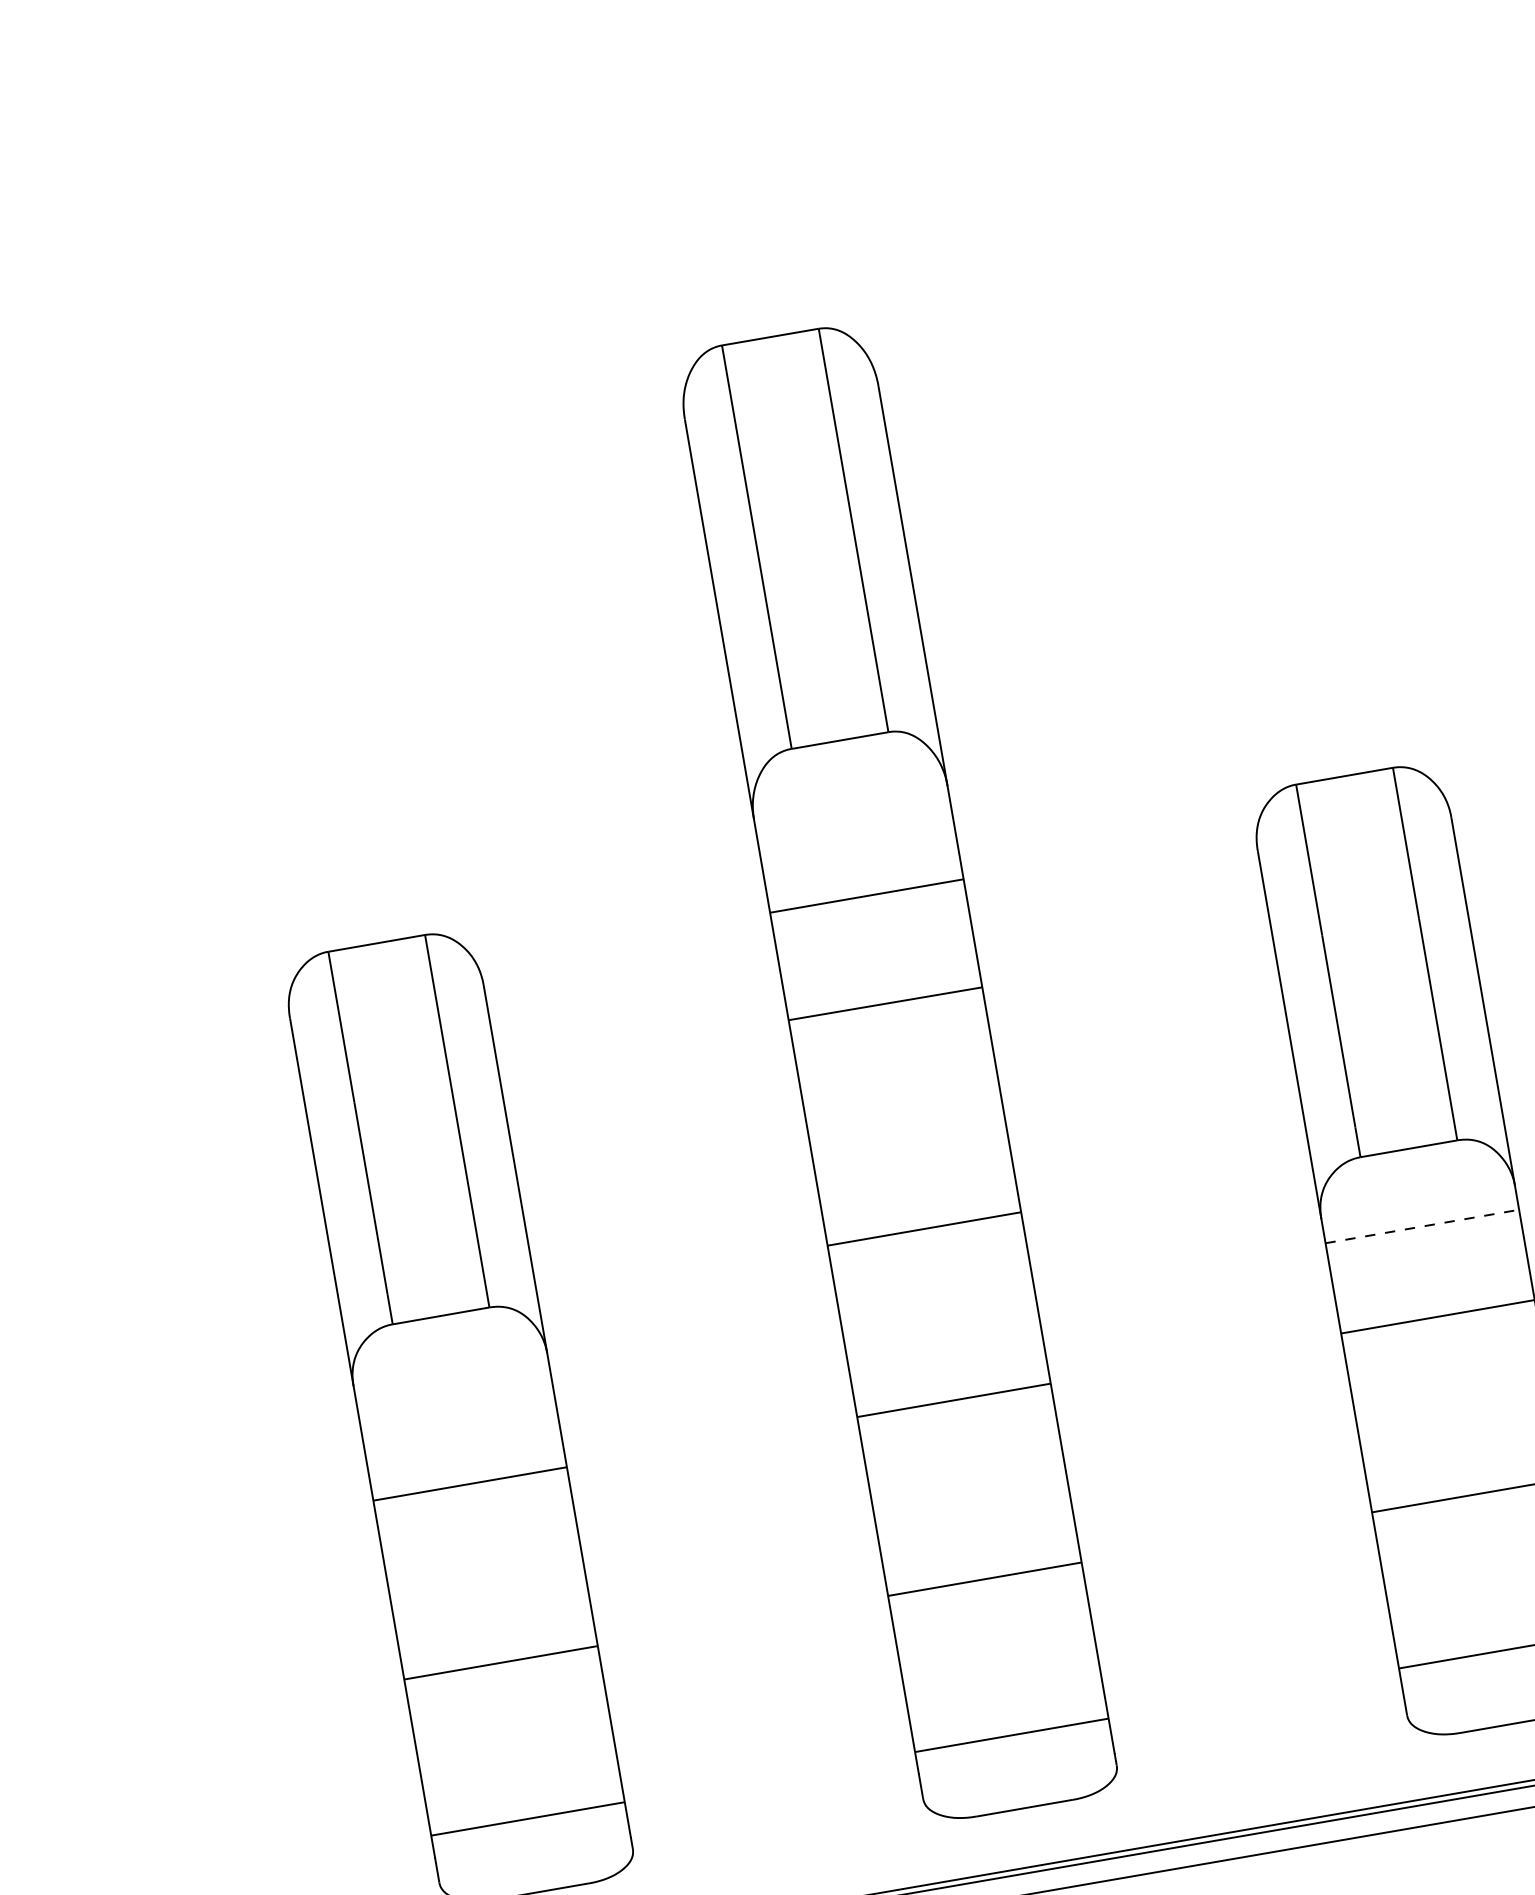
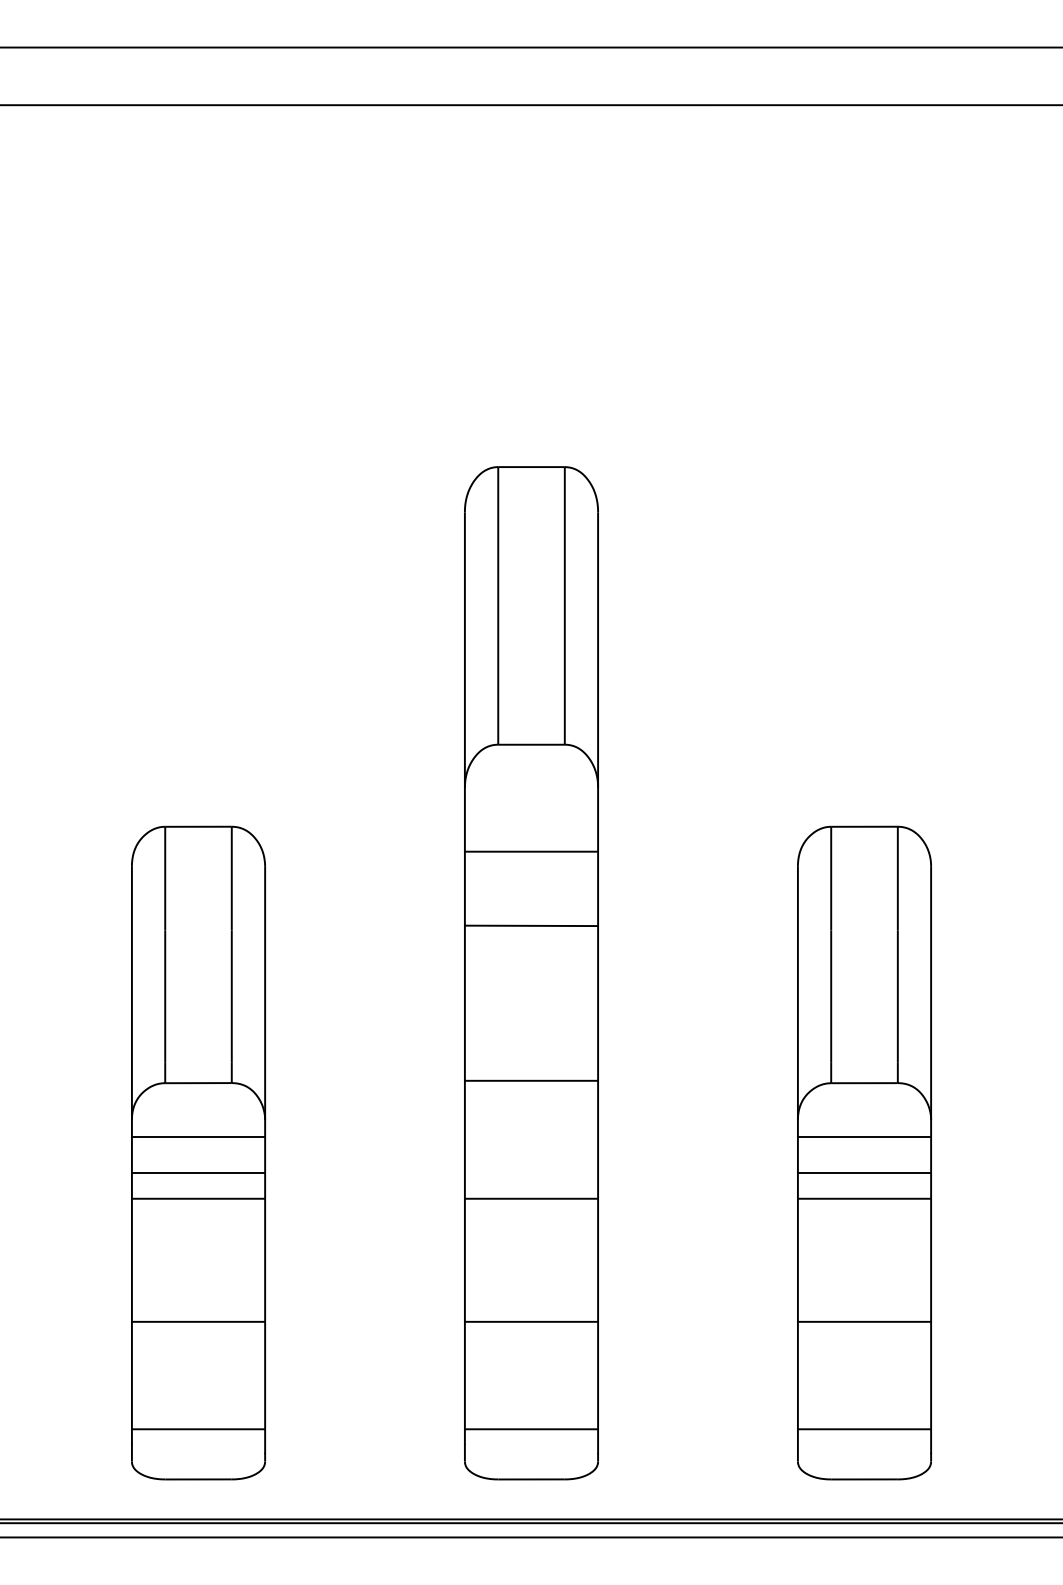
line: (1422, 1226) -> (864, 1136), dashed -> solid
line: (1431, 1280) -> (864, 1173), added
line: (454, 1393) -> (198, 1136), added
line: (463, 1447) -> (198, 1173), added

